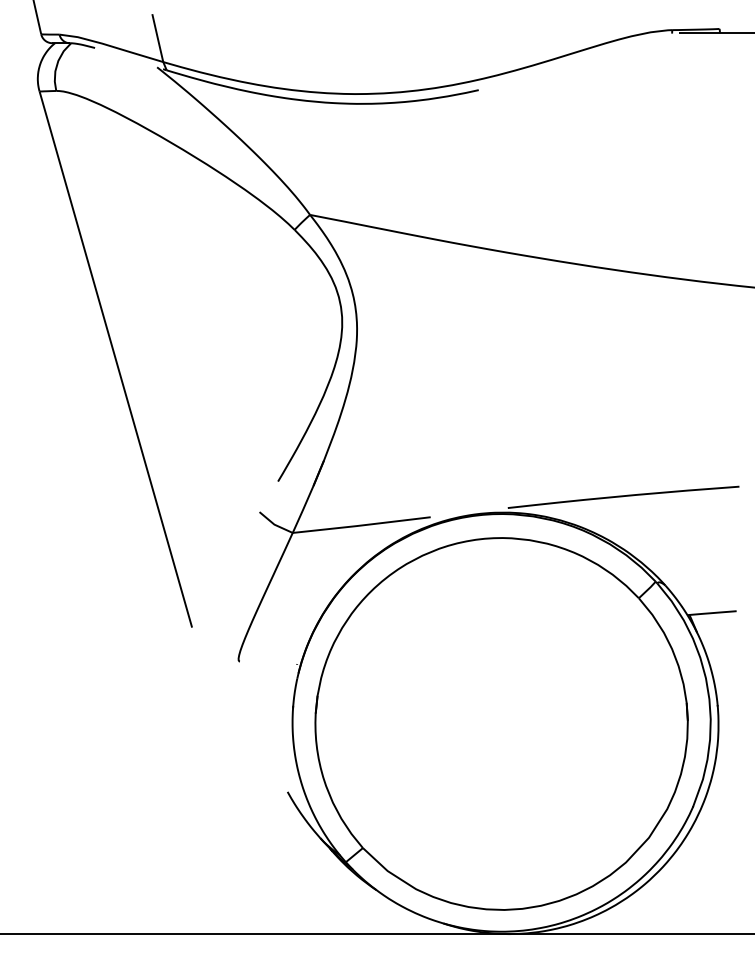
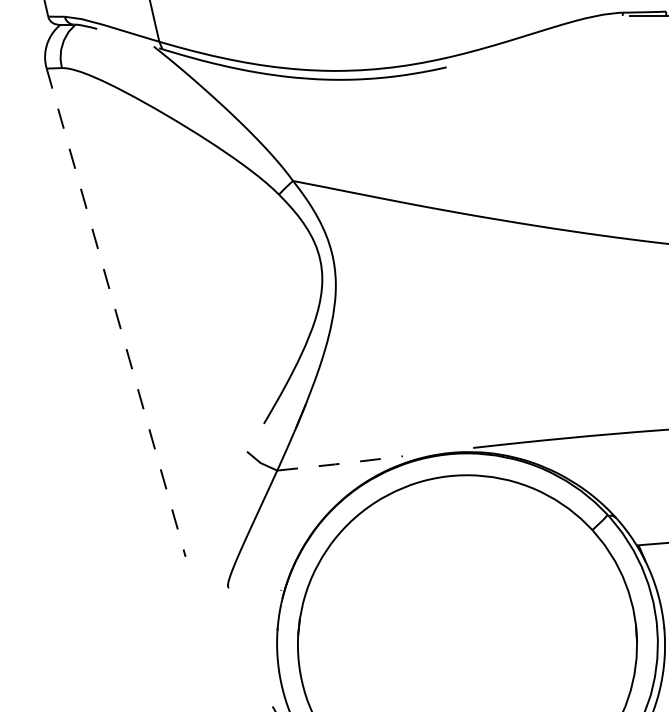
line: (115, 359) -> (115, 312), solid -> dashed
line: (361, 525) -> (339, 463), solid -> dashed

